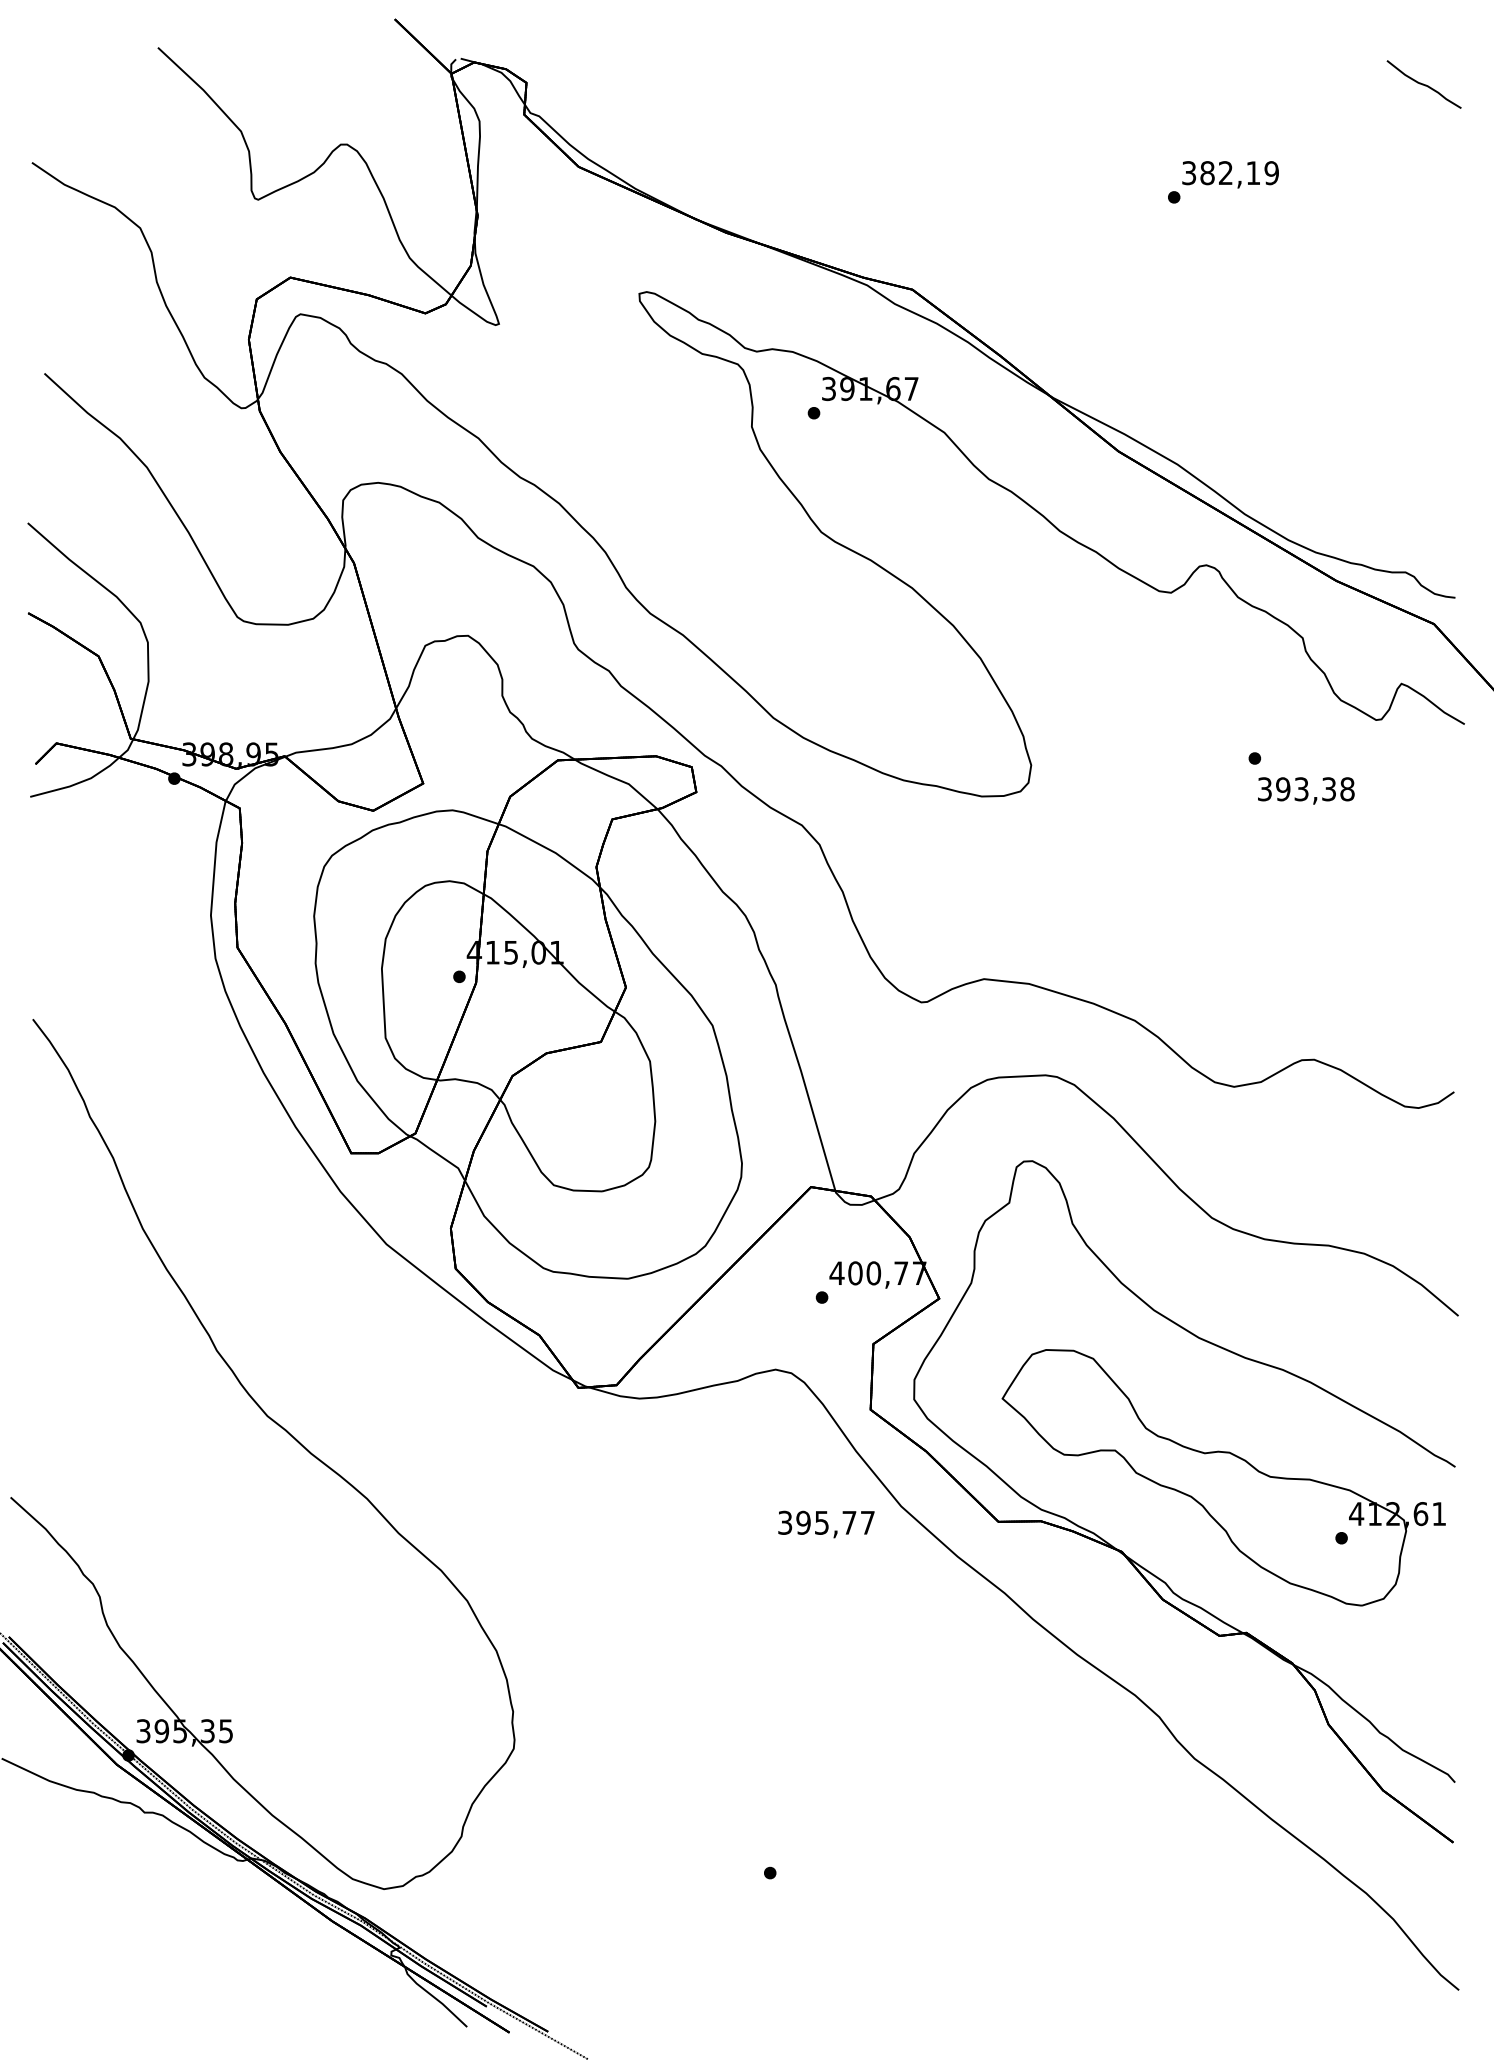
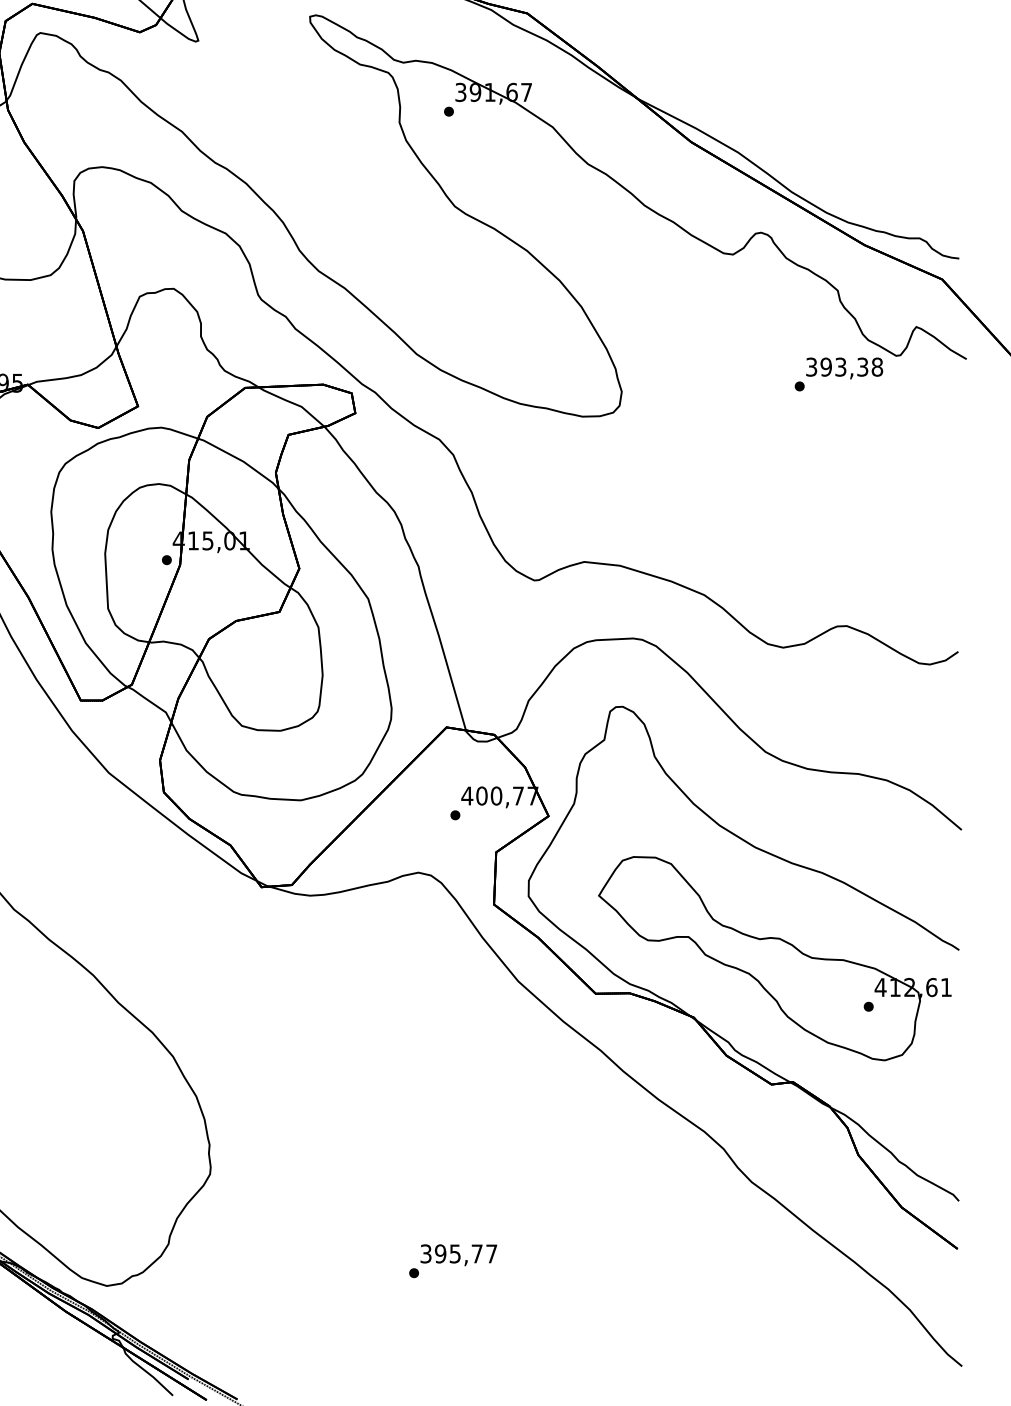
text: (1306, 790) -> (844, 368), moved
text: (826, 1524) -> (458, 1255), moved

